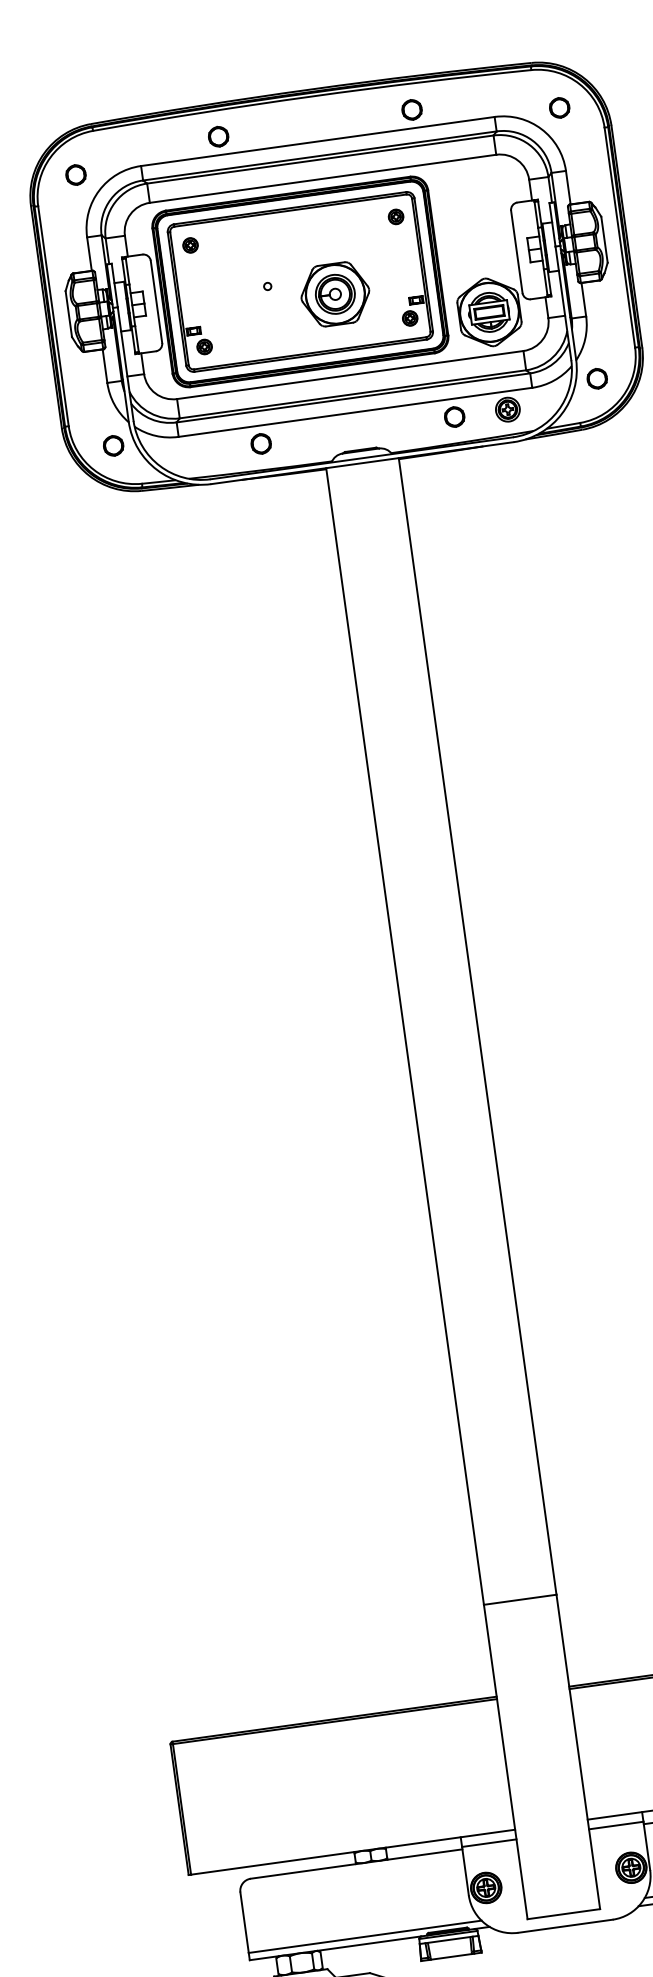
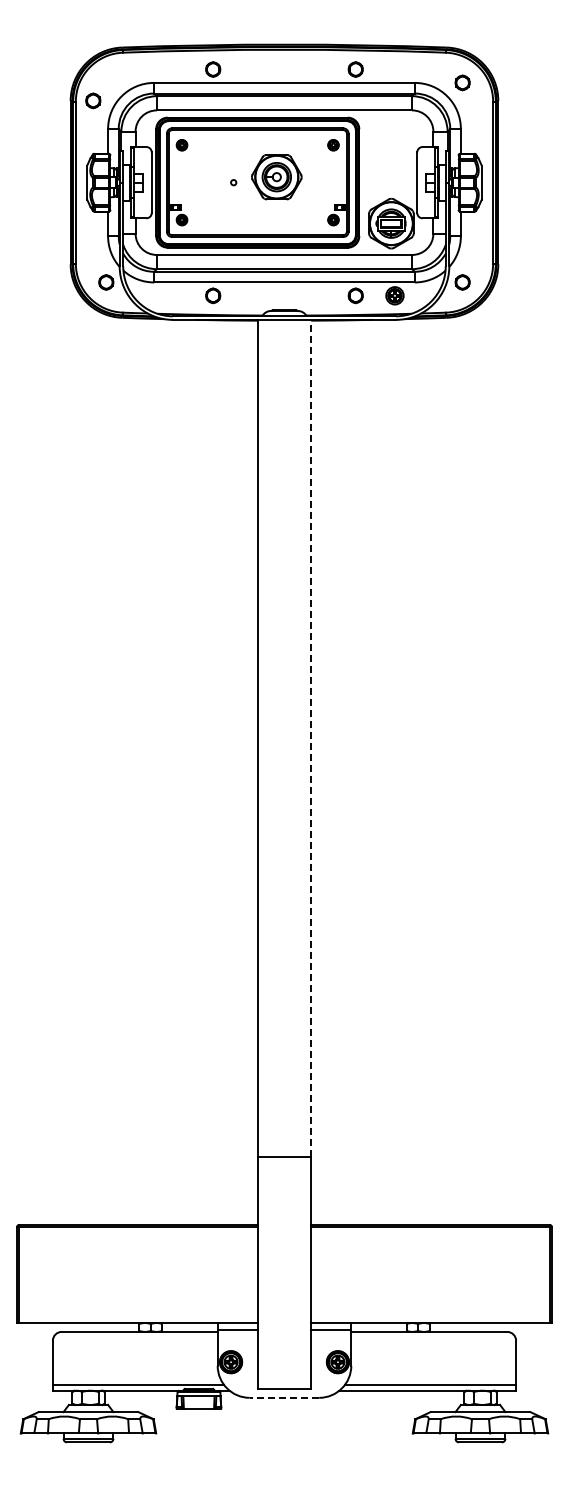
part: (76, 174) -> (93, 100), moved
part: (335, 294) -> (276, 177), moved
line: (477, 1026) -> (311, 738), solid -> dashed
line: (565, 1925) -> (284, 1397), solid -> dashed

